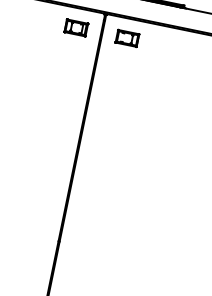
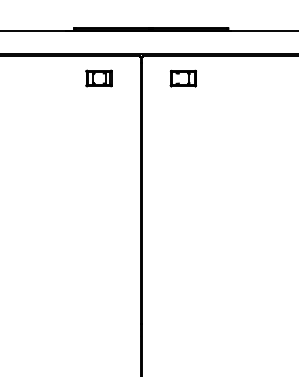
part: (75, 27) -> (98, 78), moved
part: (126, 38) -> (182, 78), moved

